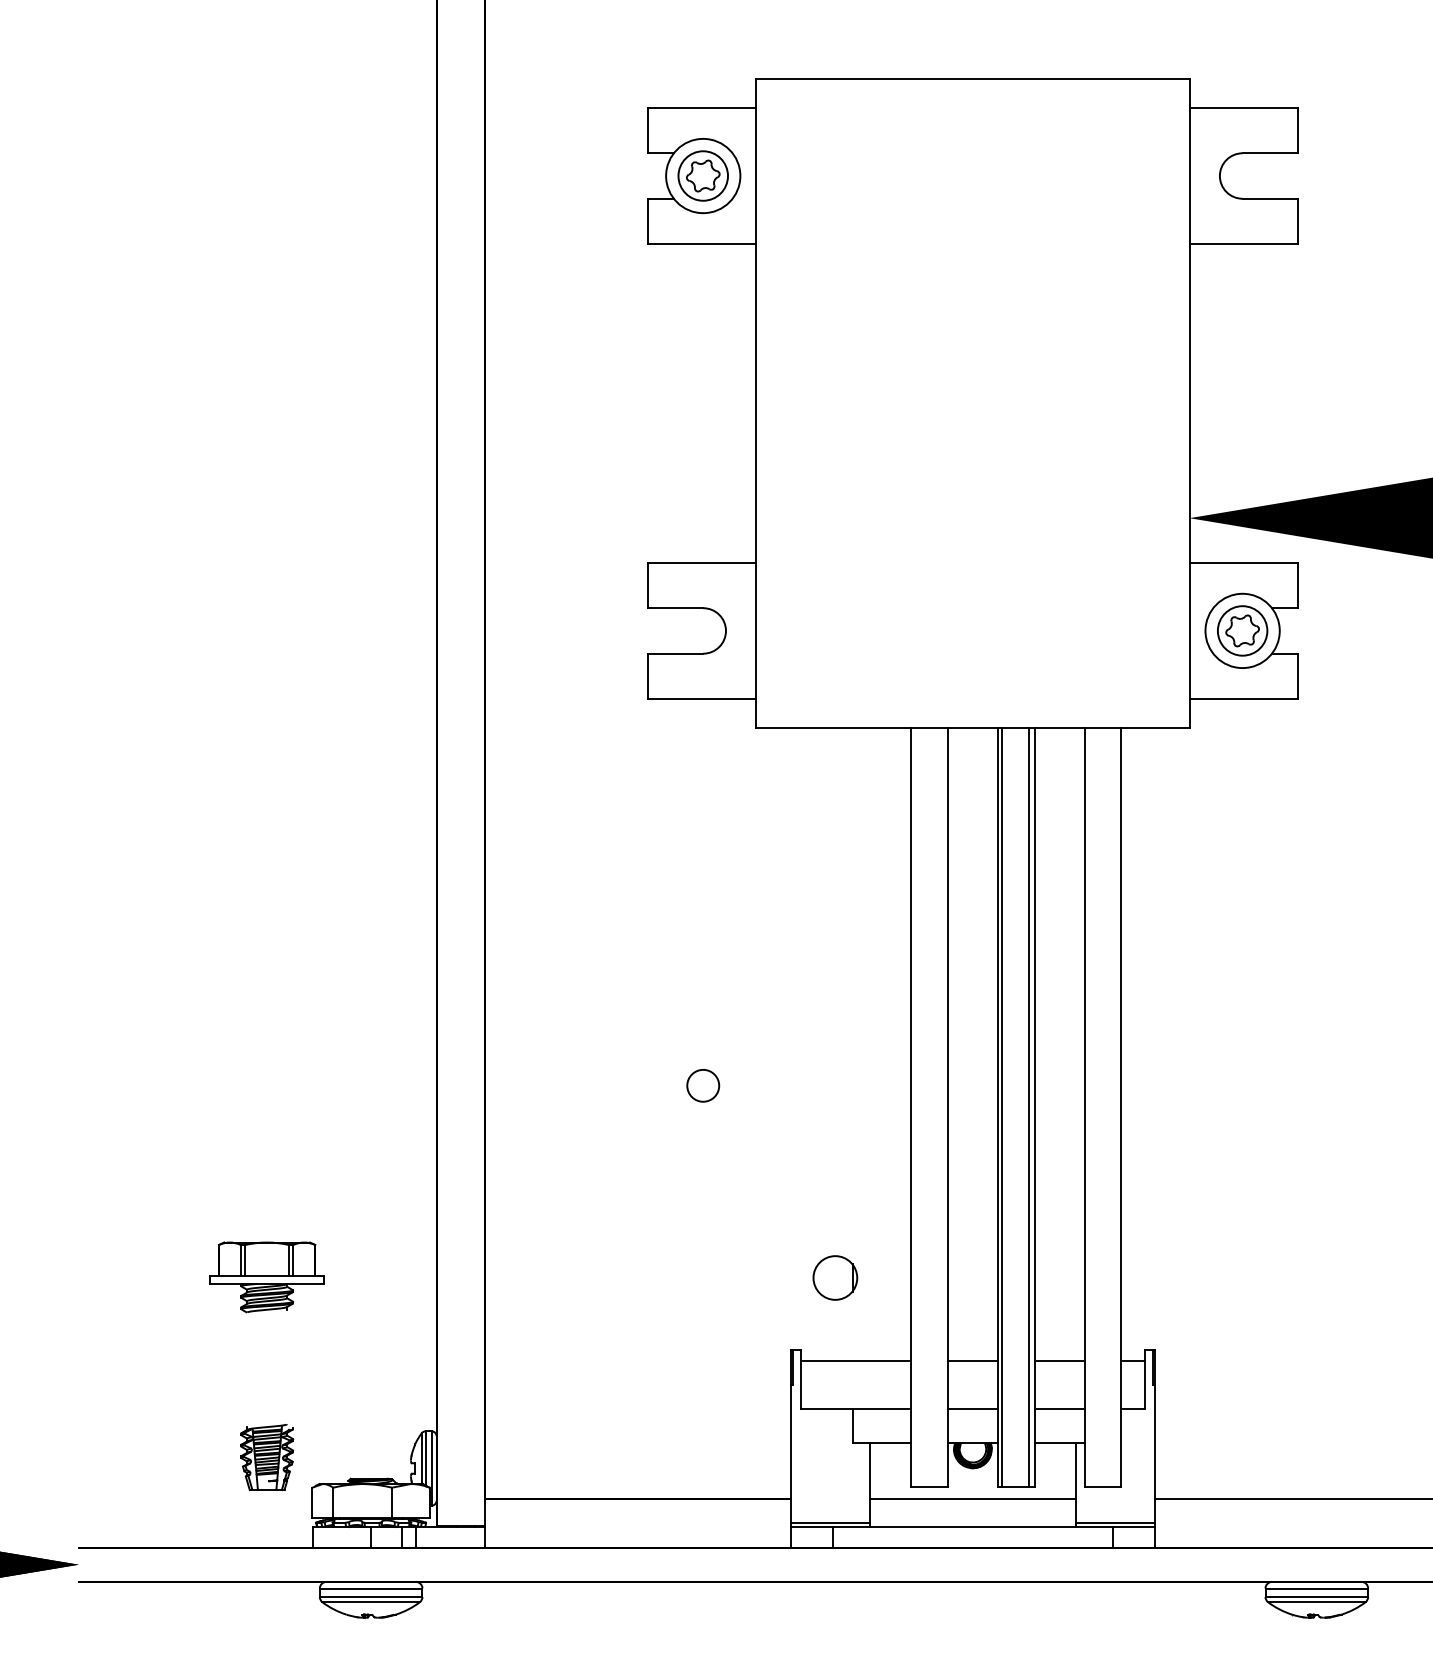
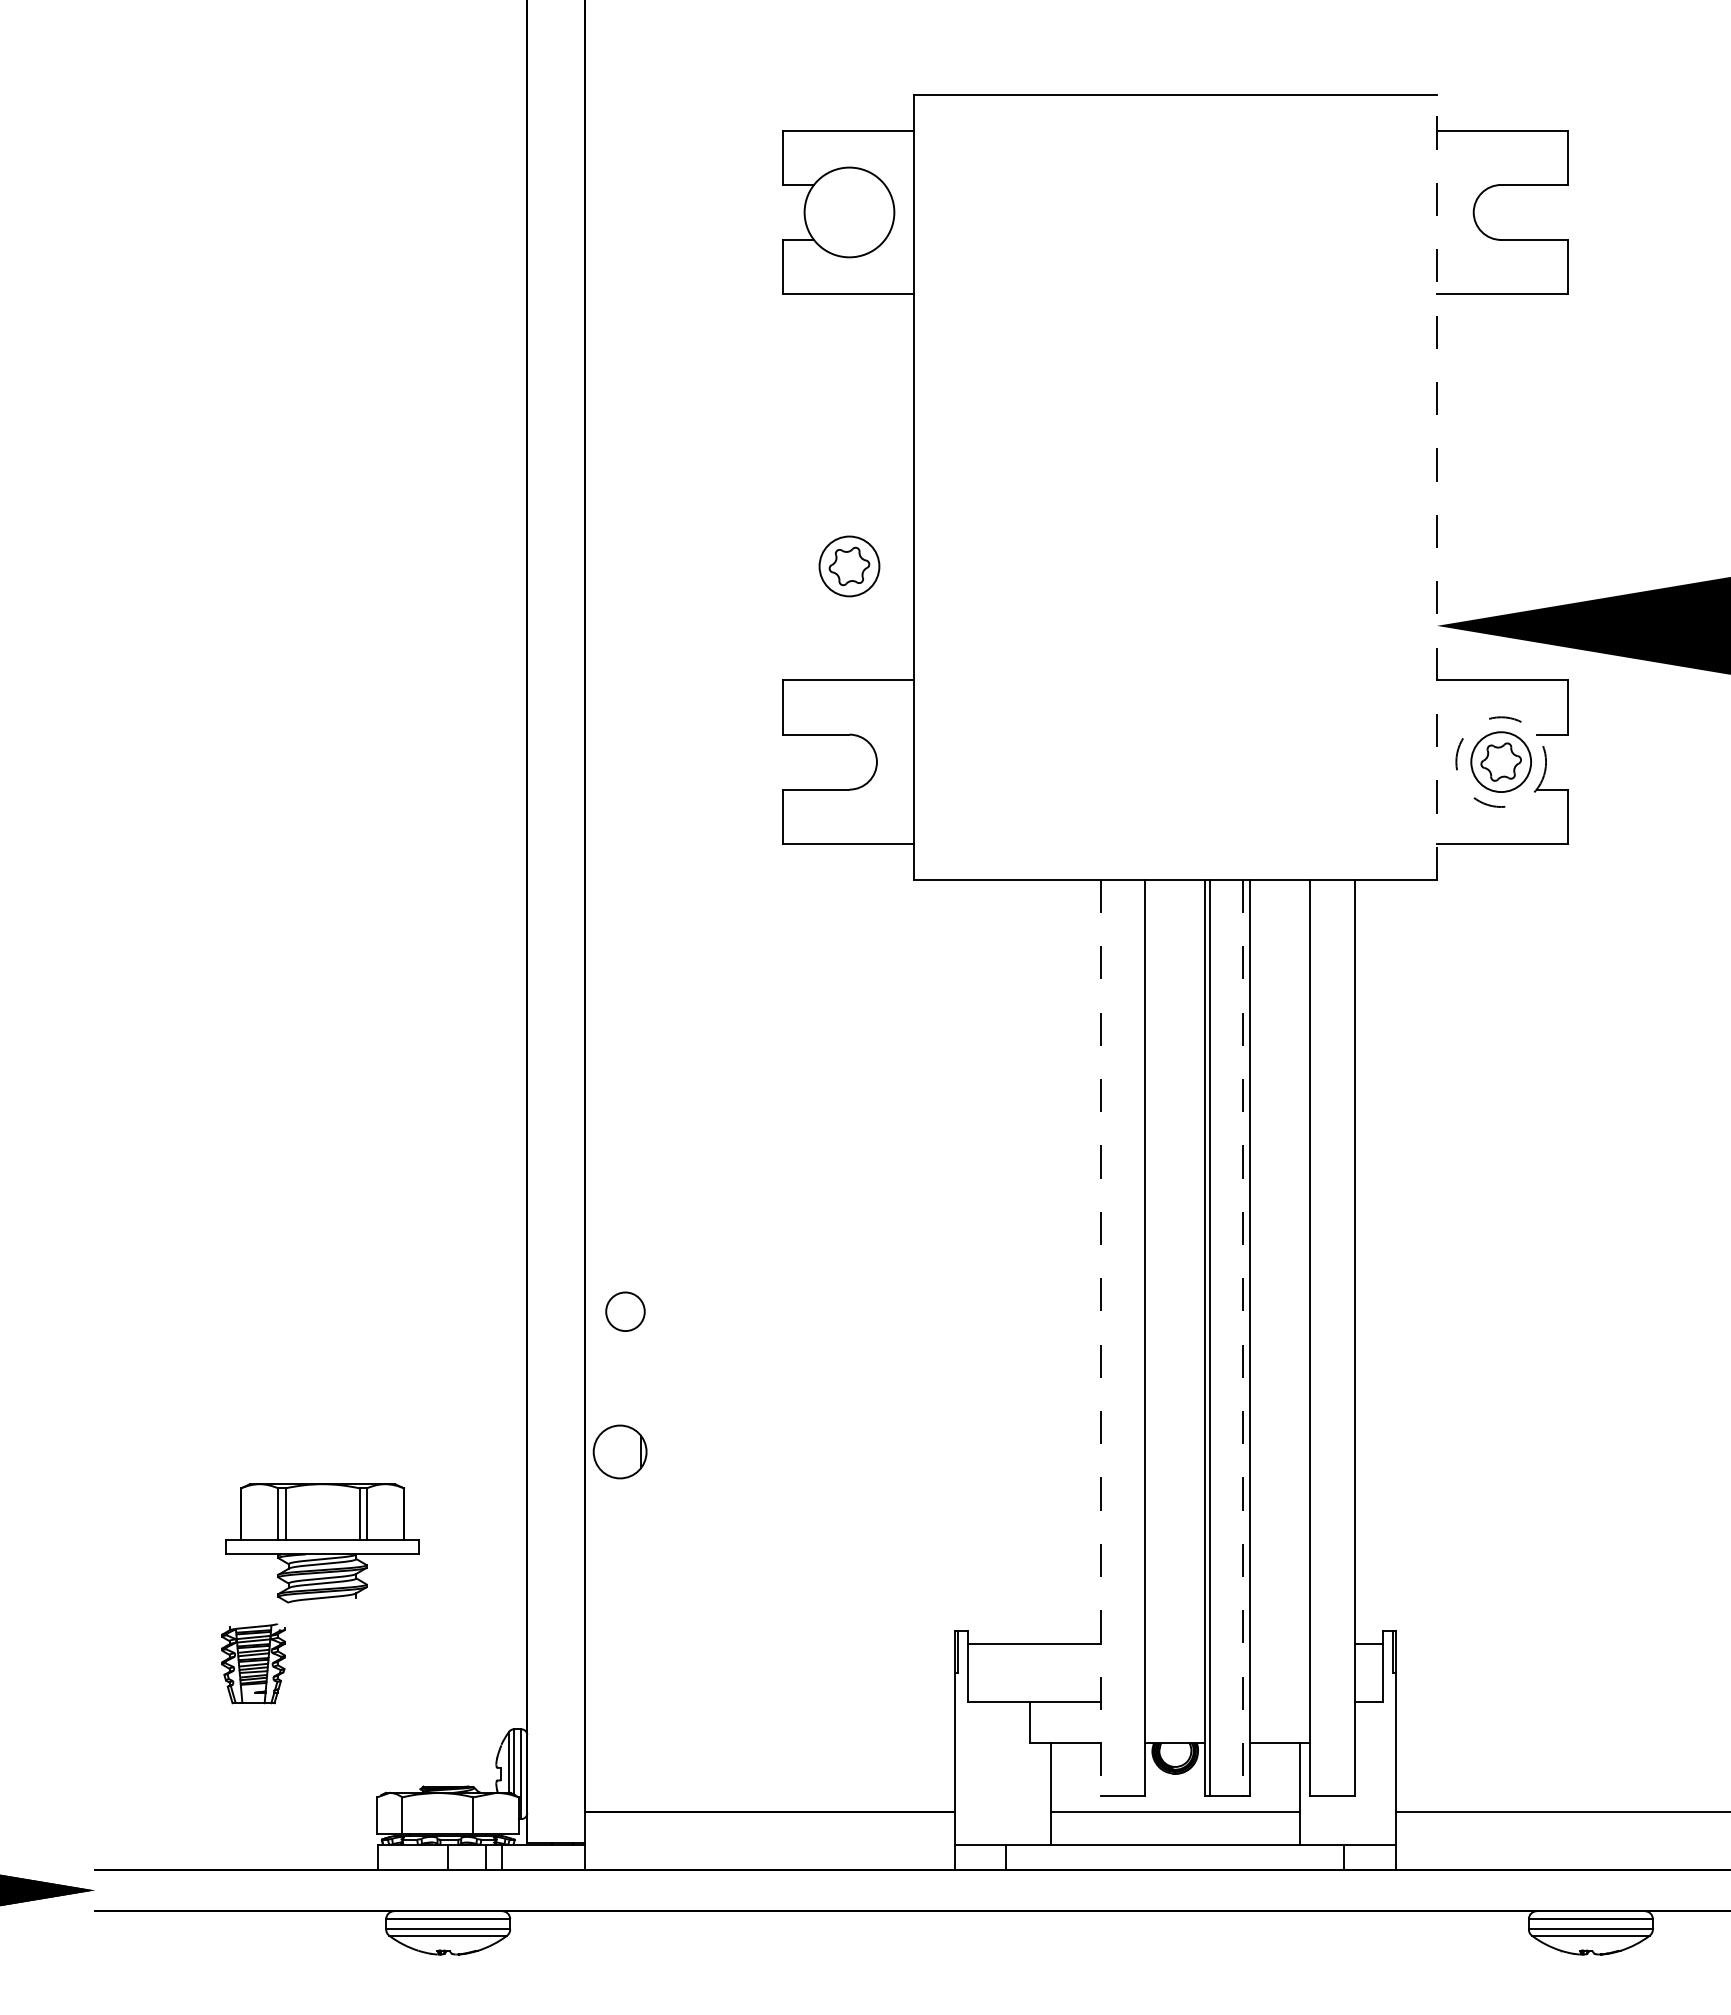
part: (703, 176) -> (849, 566), moved
line: (1189, 403) -> (1437, 487), solid -> dashed
circle: (1242, 631) -> (1501, 762), solid -> dashed
circle: (703, 1085) -> (625, 1311), moved
line: (910, 1107) -> (1100, 1338), solid -> dashed
line: (1028, 1107) -> (1242, 1338), solid -> dashed
part: (267, 1277) -> (322, 1543), size x1.4
part: (834, 1277) -> (619, 1451), moved
line: (973, 1360) -> (1175, 1643), removed
line: (1059, 1360) -> (1279, 1643), removed
line: (973, 1408) -> (1175, 1701), removed
line: (1059, 1408) -> (1279, 1701), removed
part: (267, 1457) -> (253, 1663), moved
line: (829, 1522) -> (1002, 1839), removed
line: (1115, 1522) -> (1347, 1839), removed

